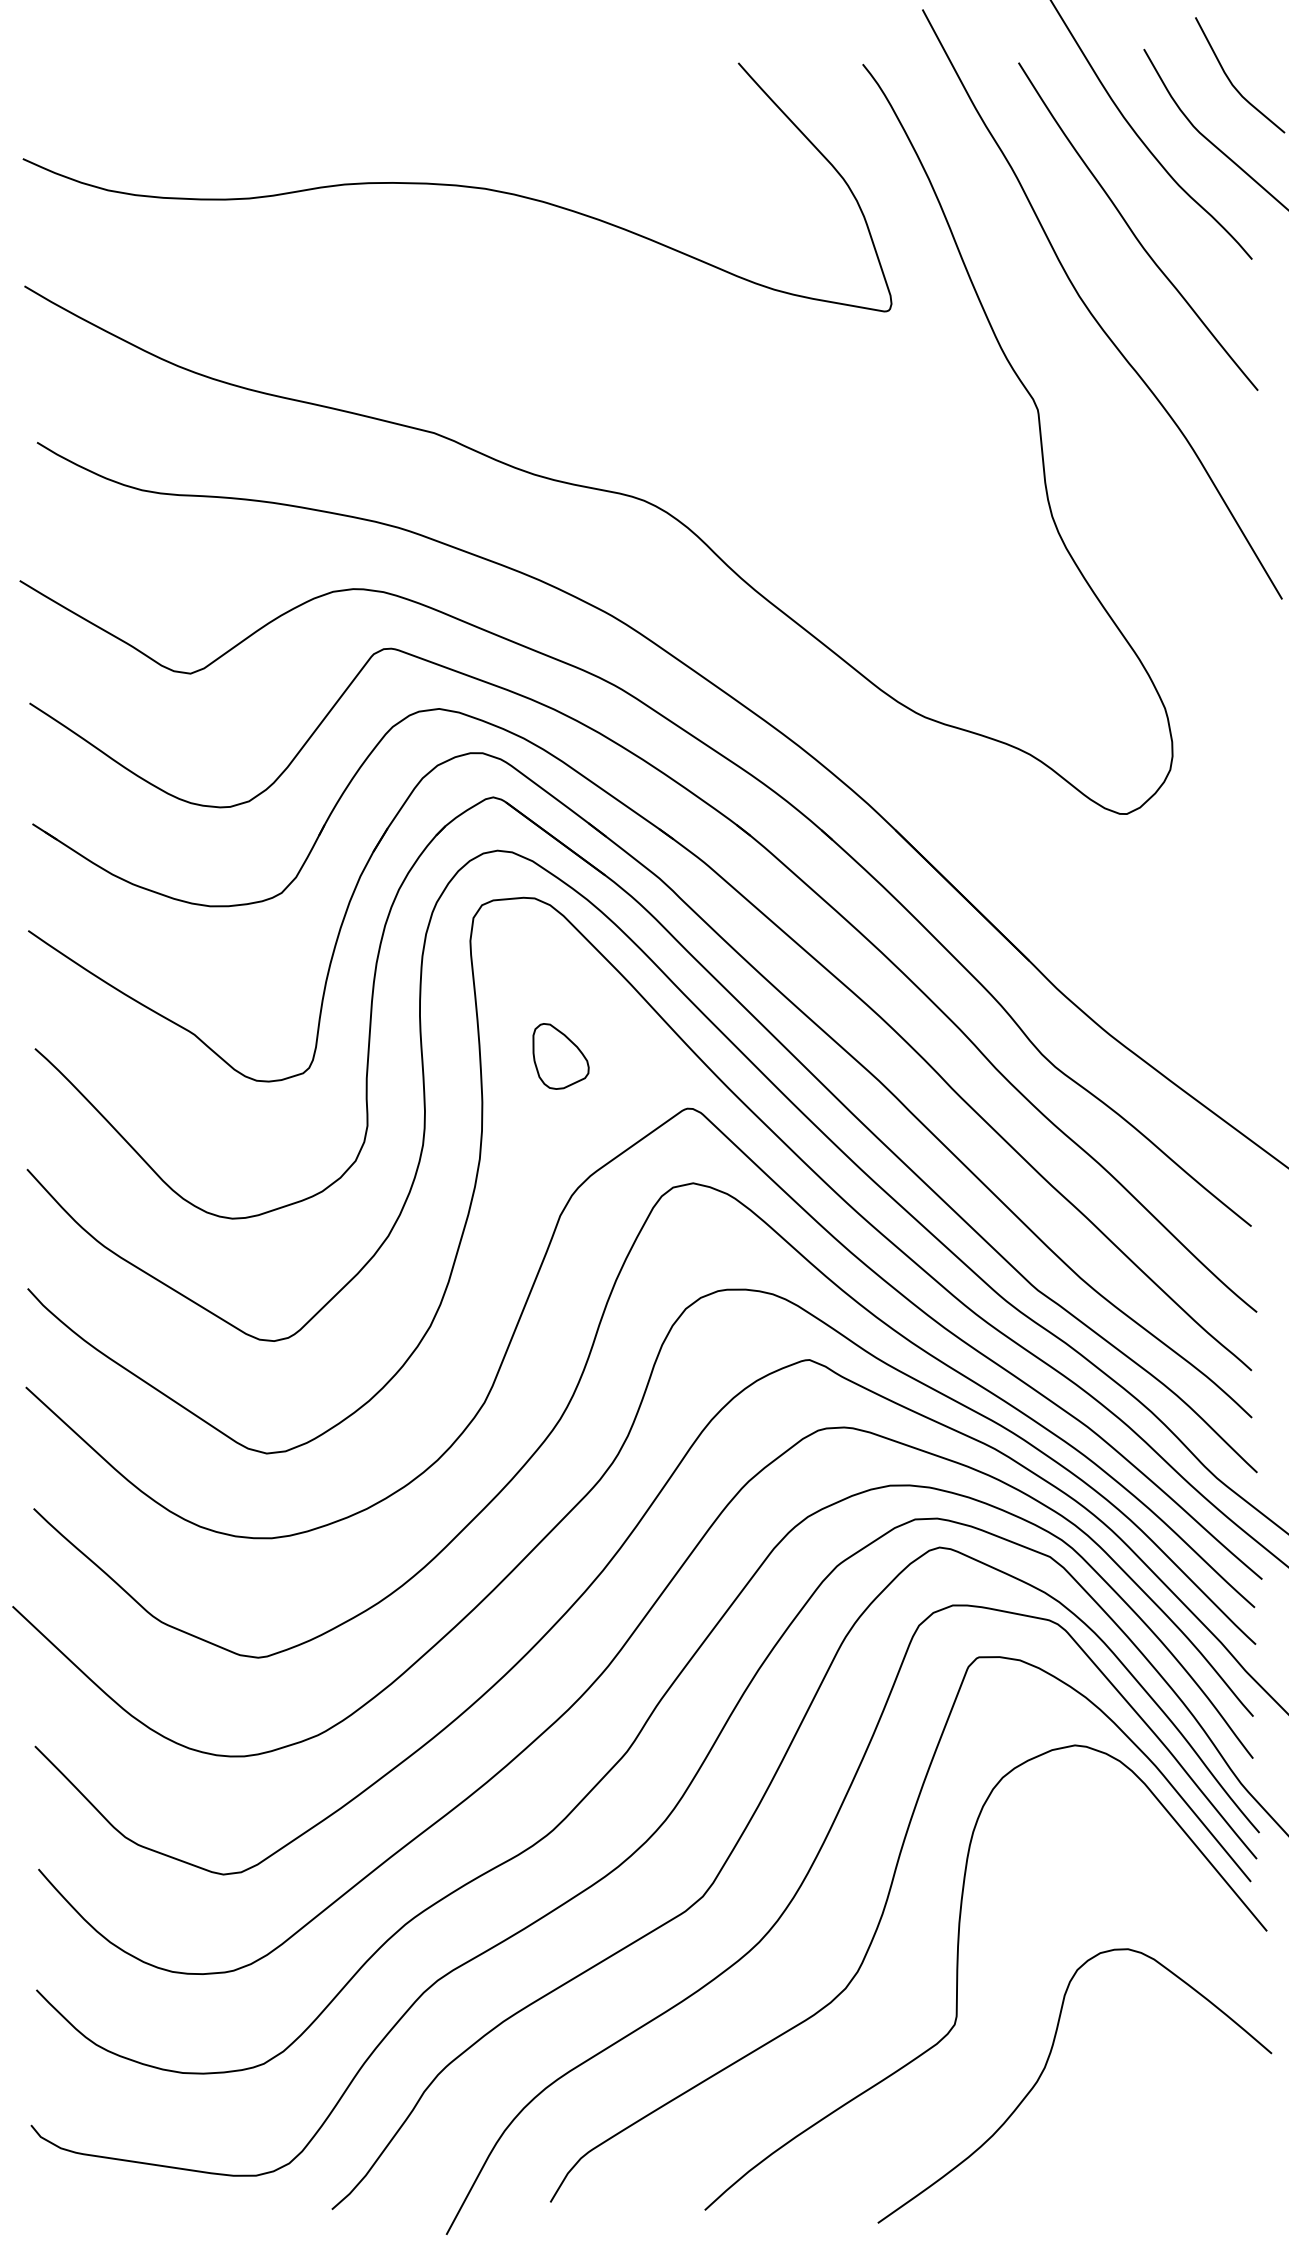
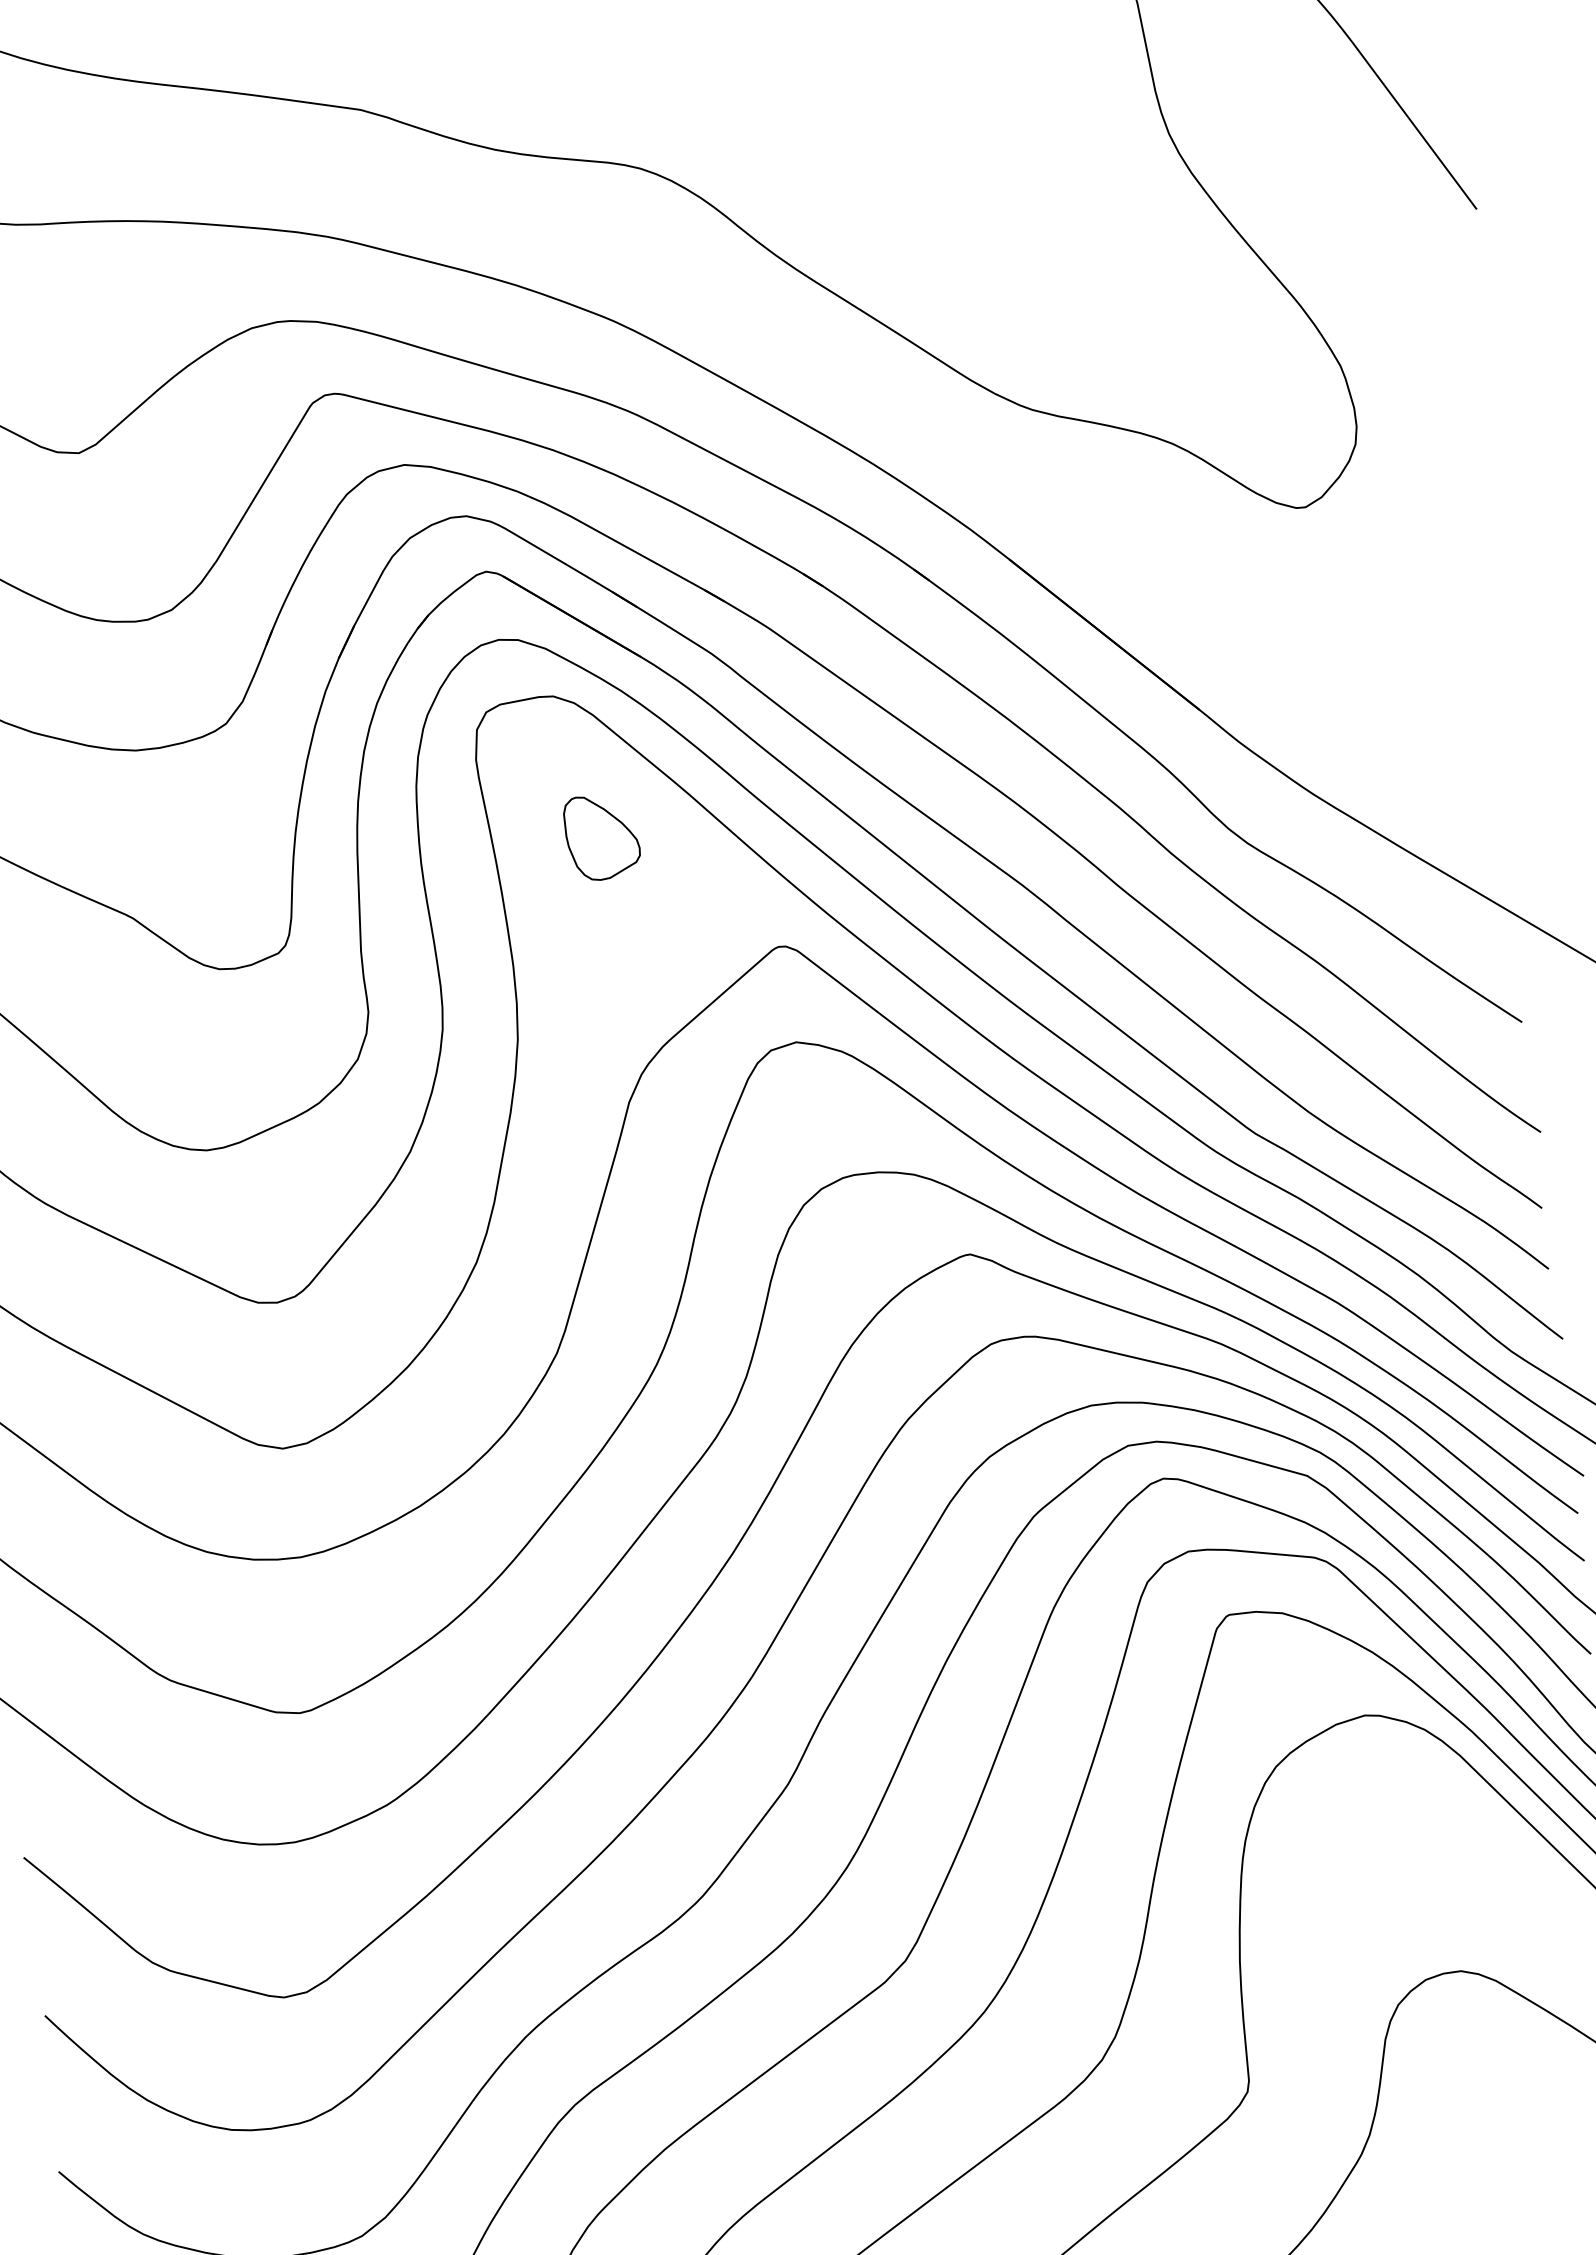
part: (560, 1056) -> (601, 837), moved

